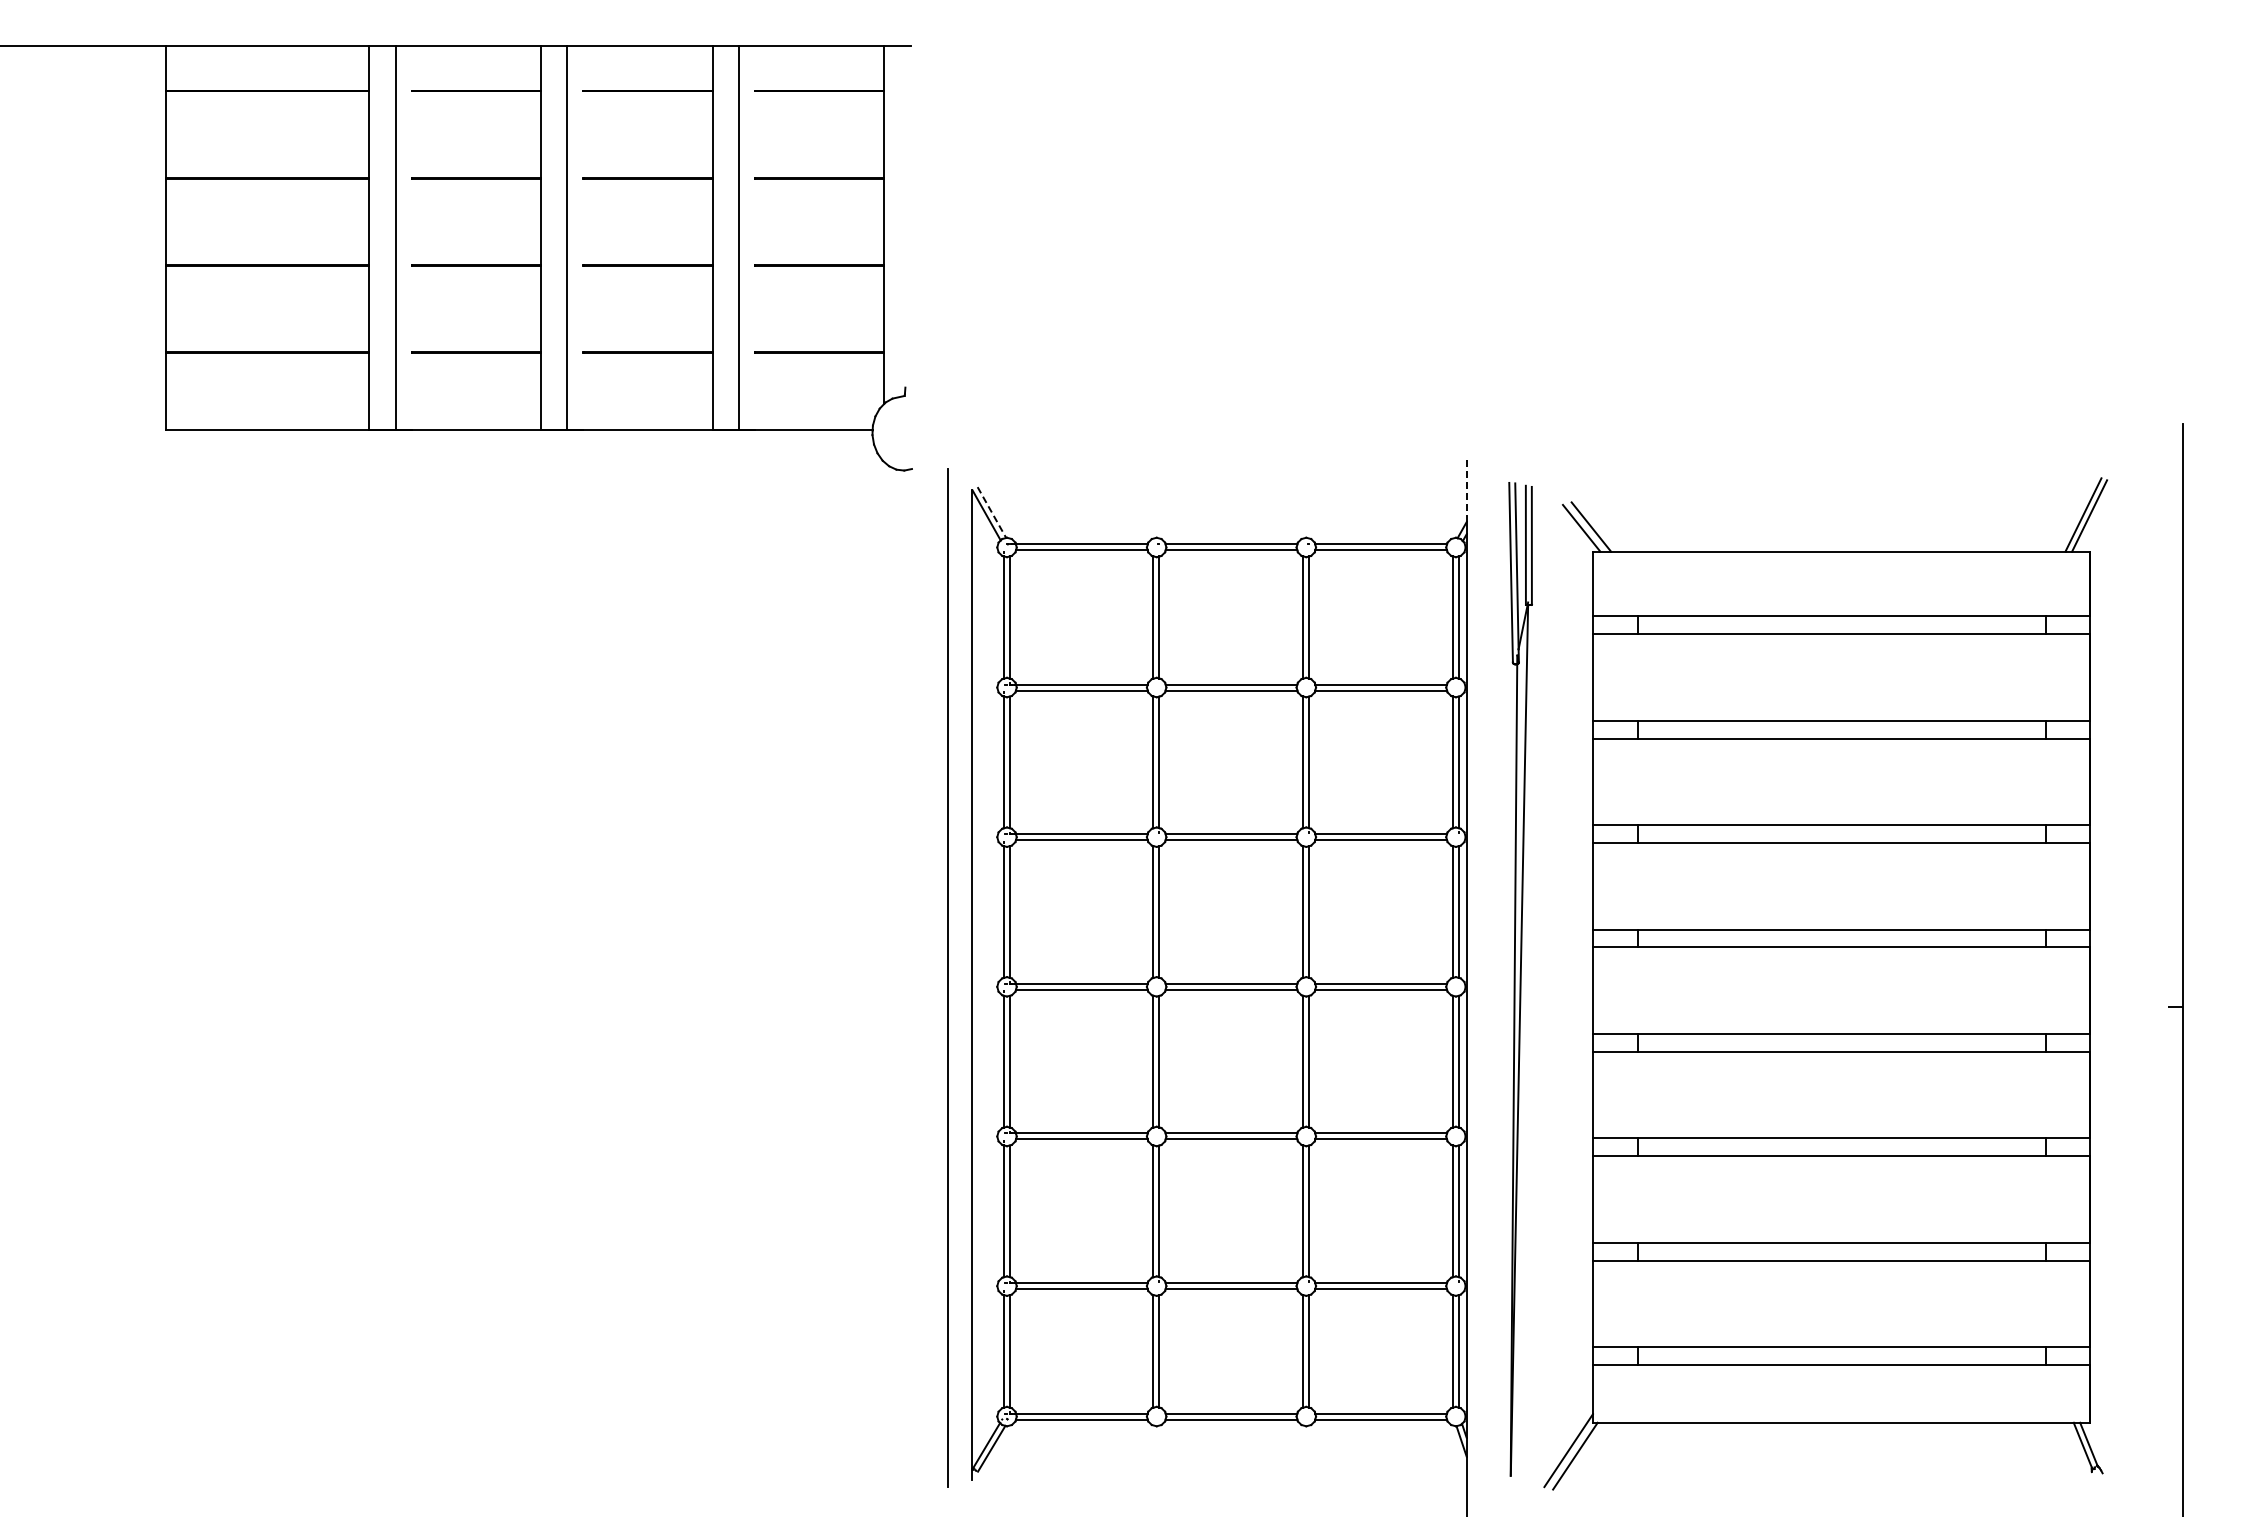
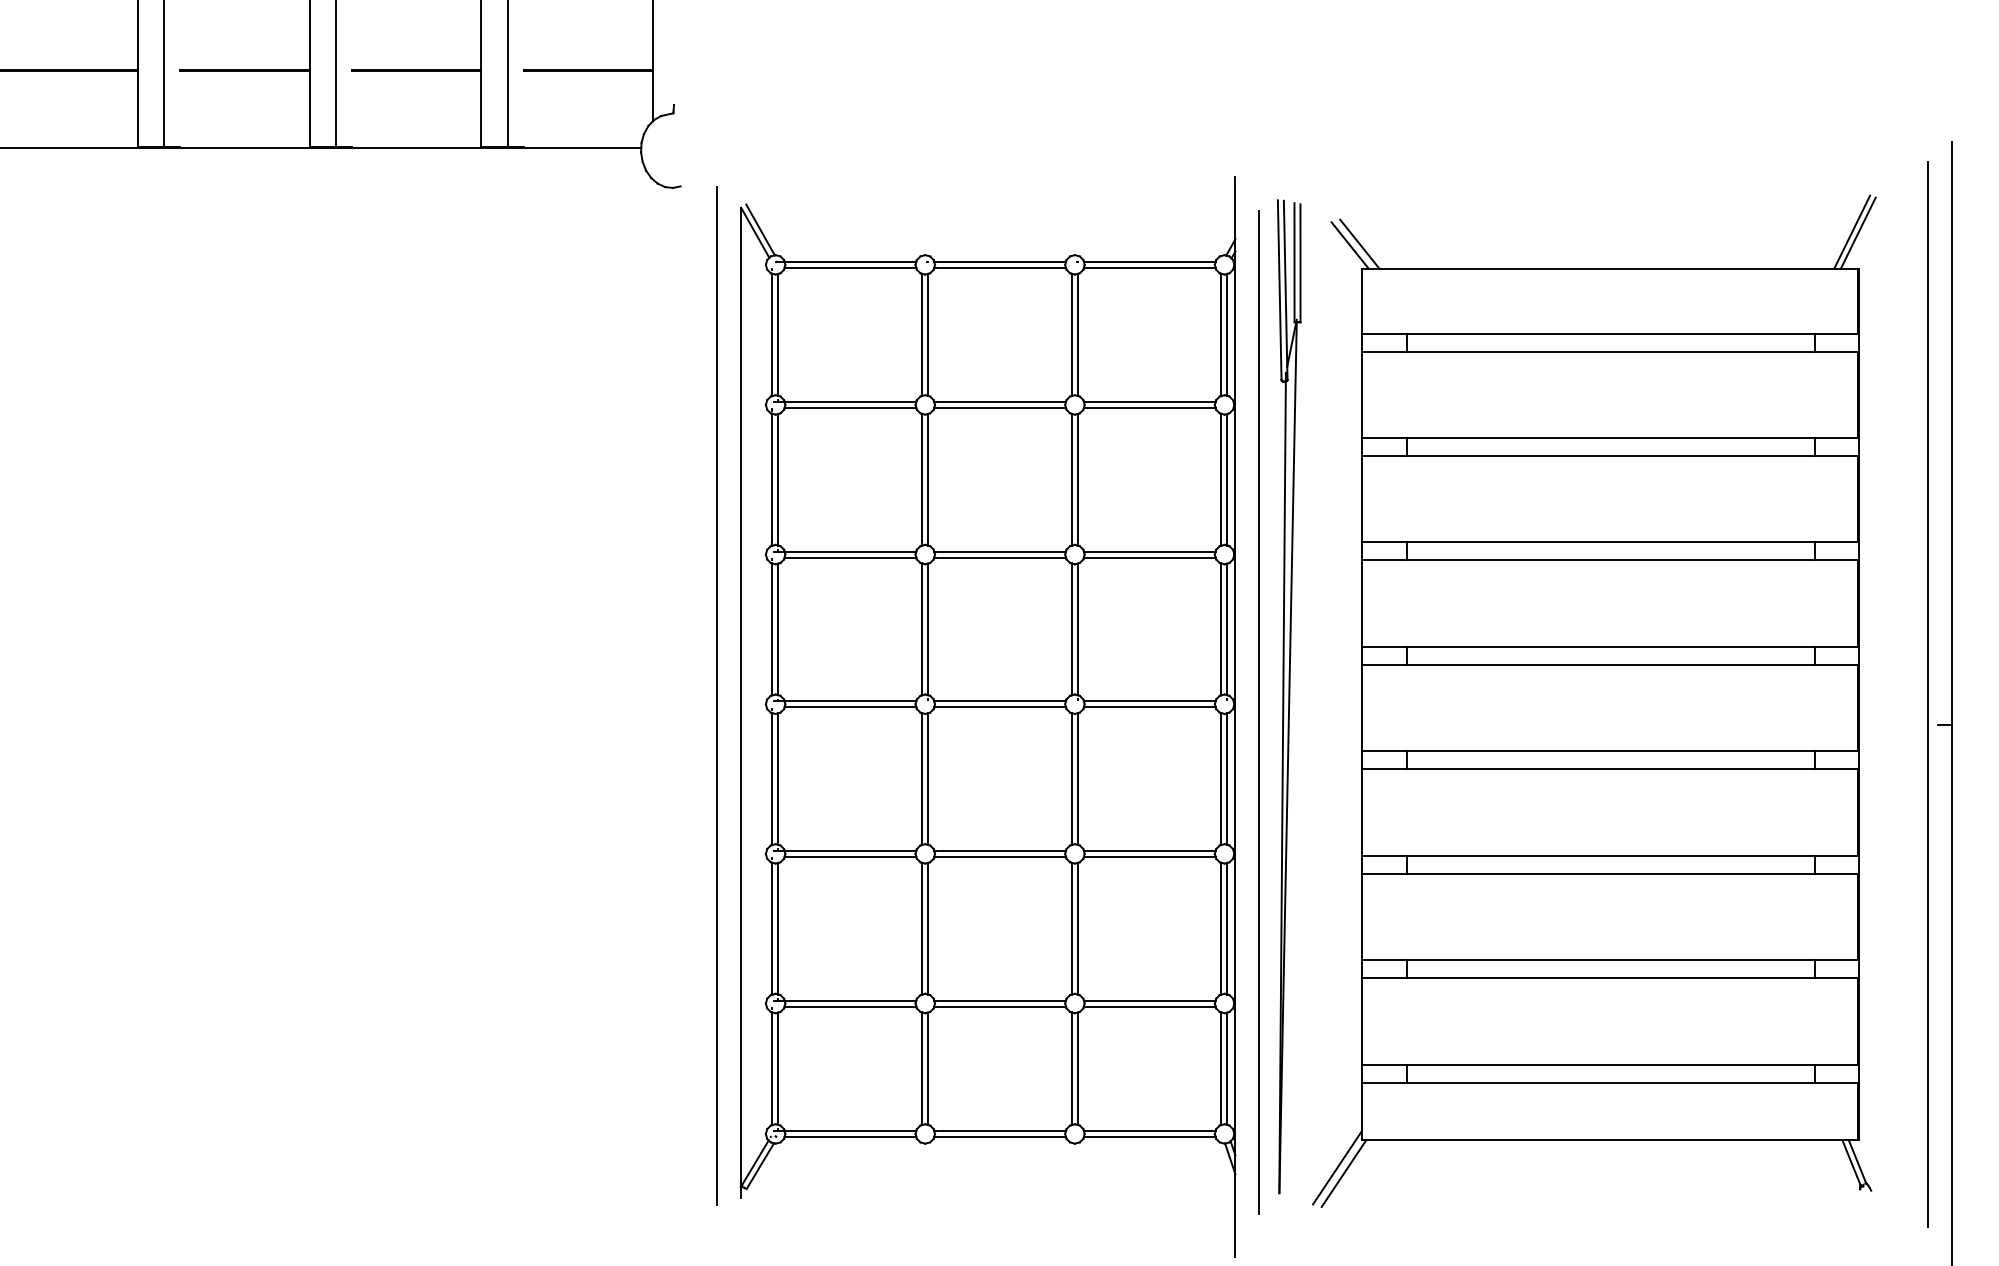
line: (1466, 490) -> (1235, 207), dashed -> solid
line: (992, 513) -> (761, 230), dashed -> solid
line: (2159, 976) -> (1928, 693), added
line: (1490, 994) -> (1259, 711), added

